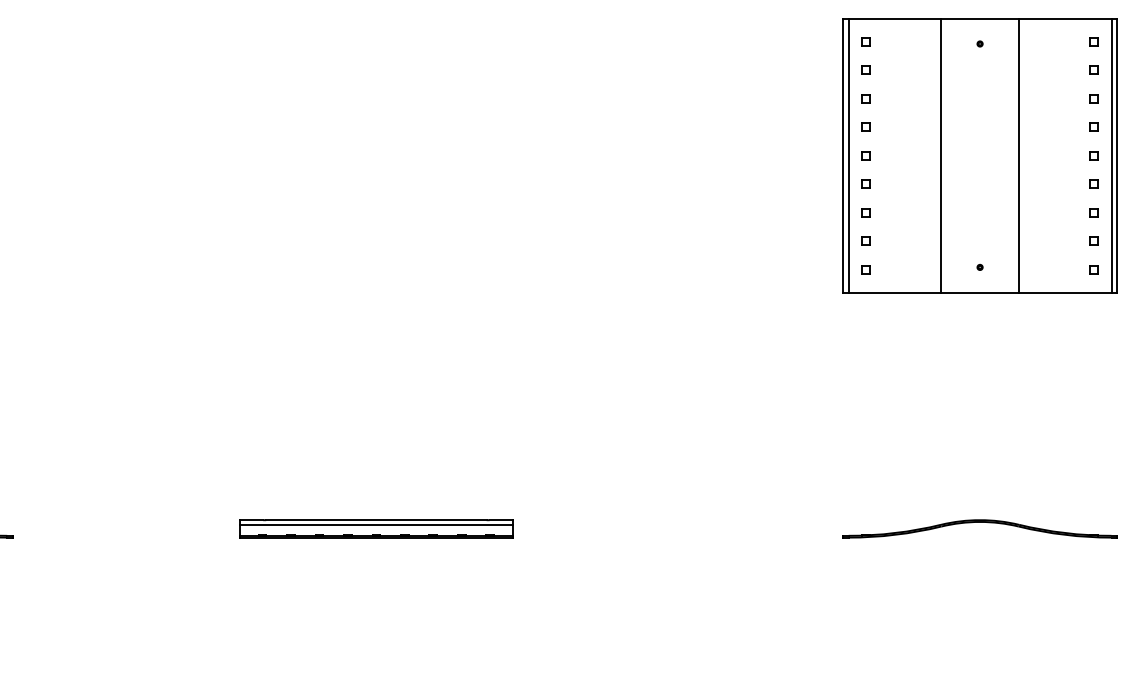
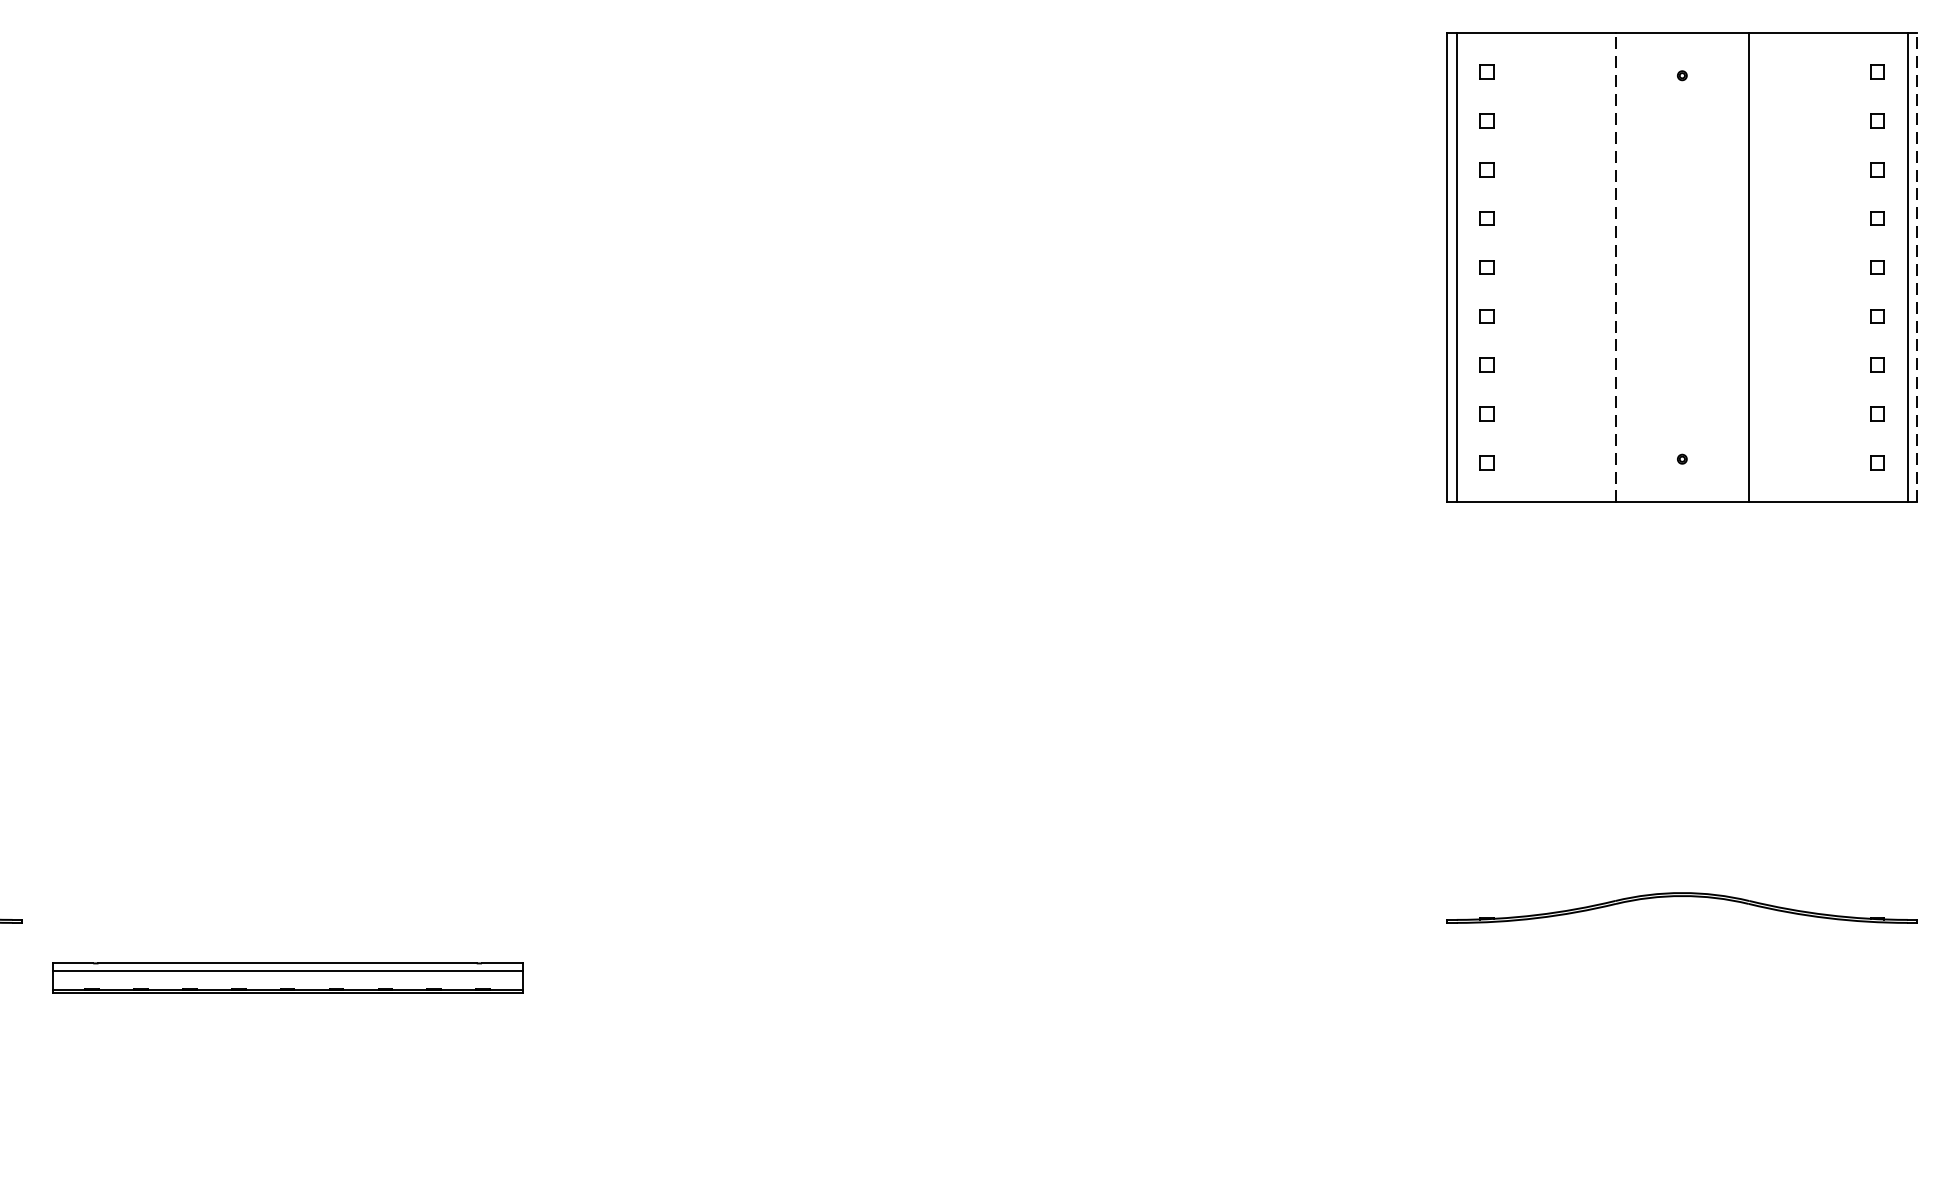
line: (941, 155) -> (1616, 267), solid -> dashed
line: (1116, 155) -> (1916, 267), solid -> dashed
part: (376, 528) -> (287, 977), moved

